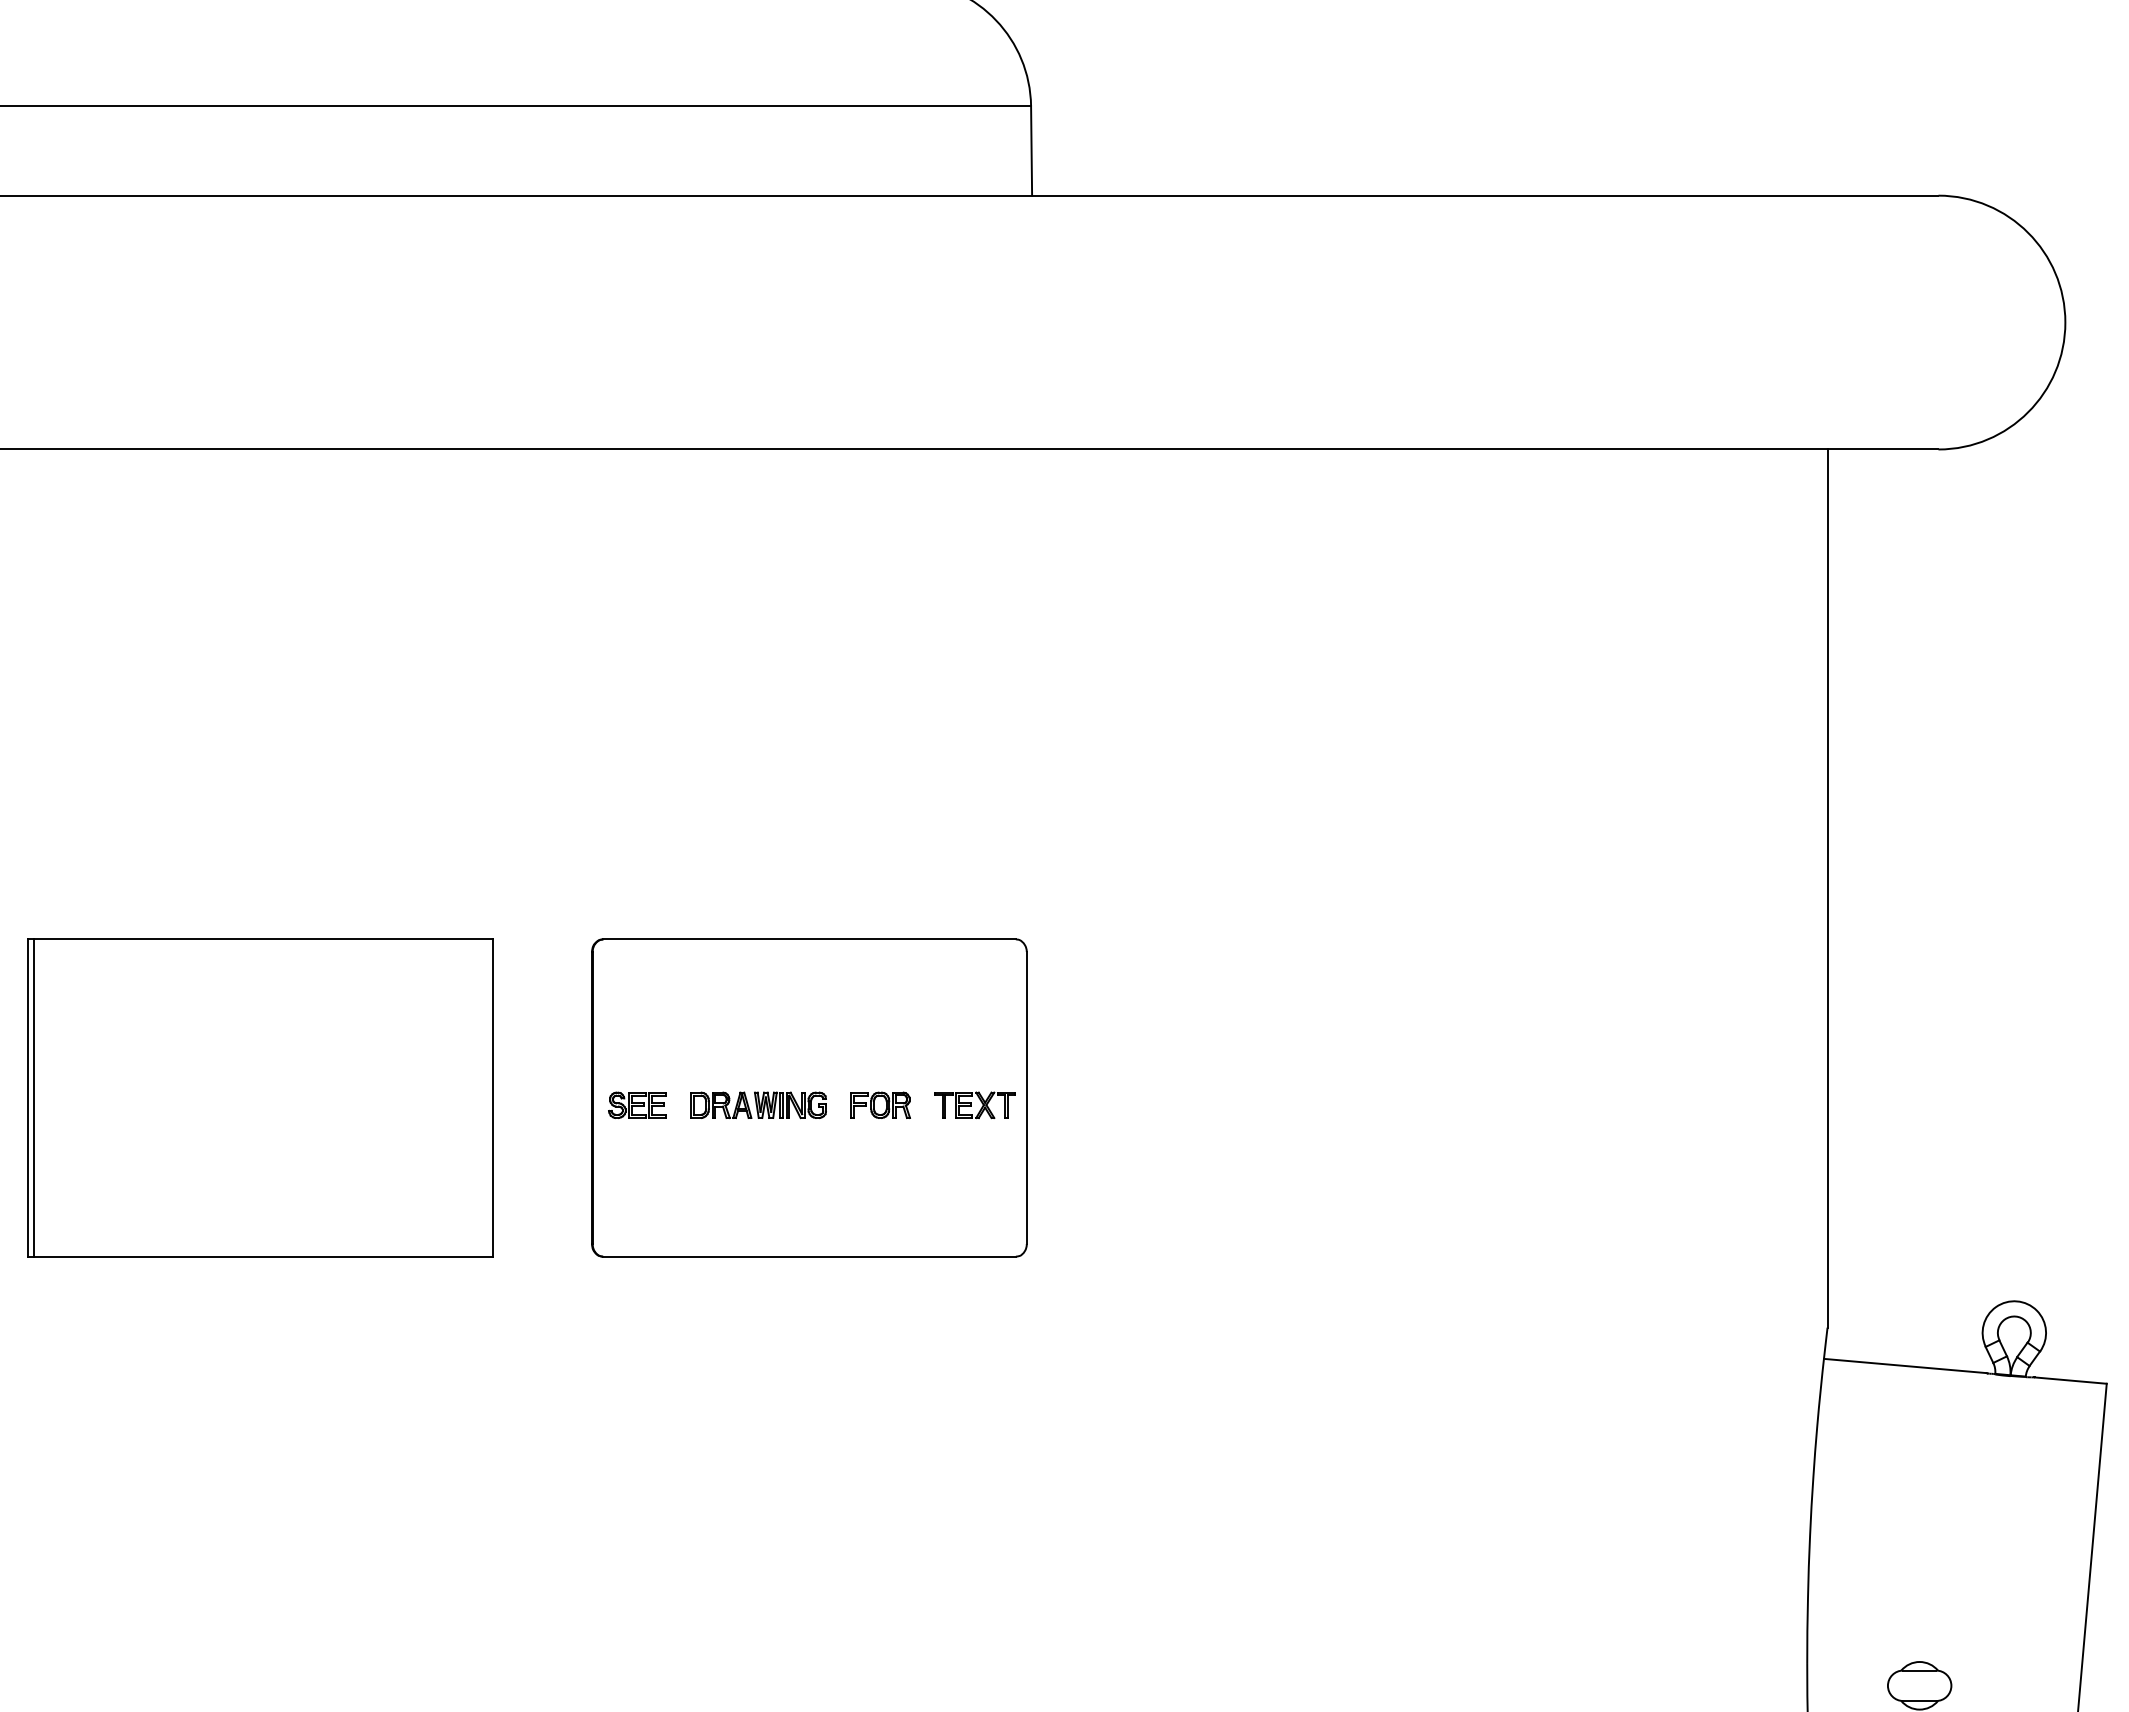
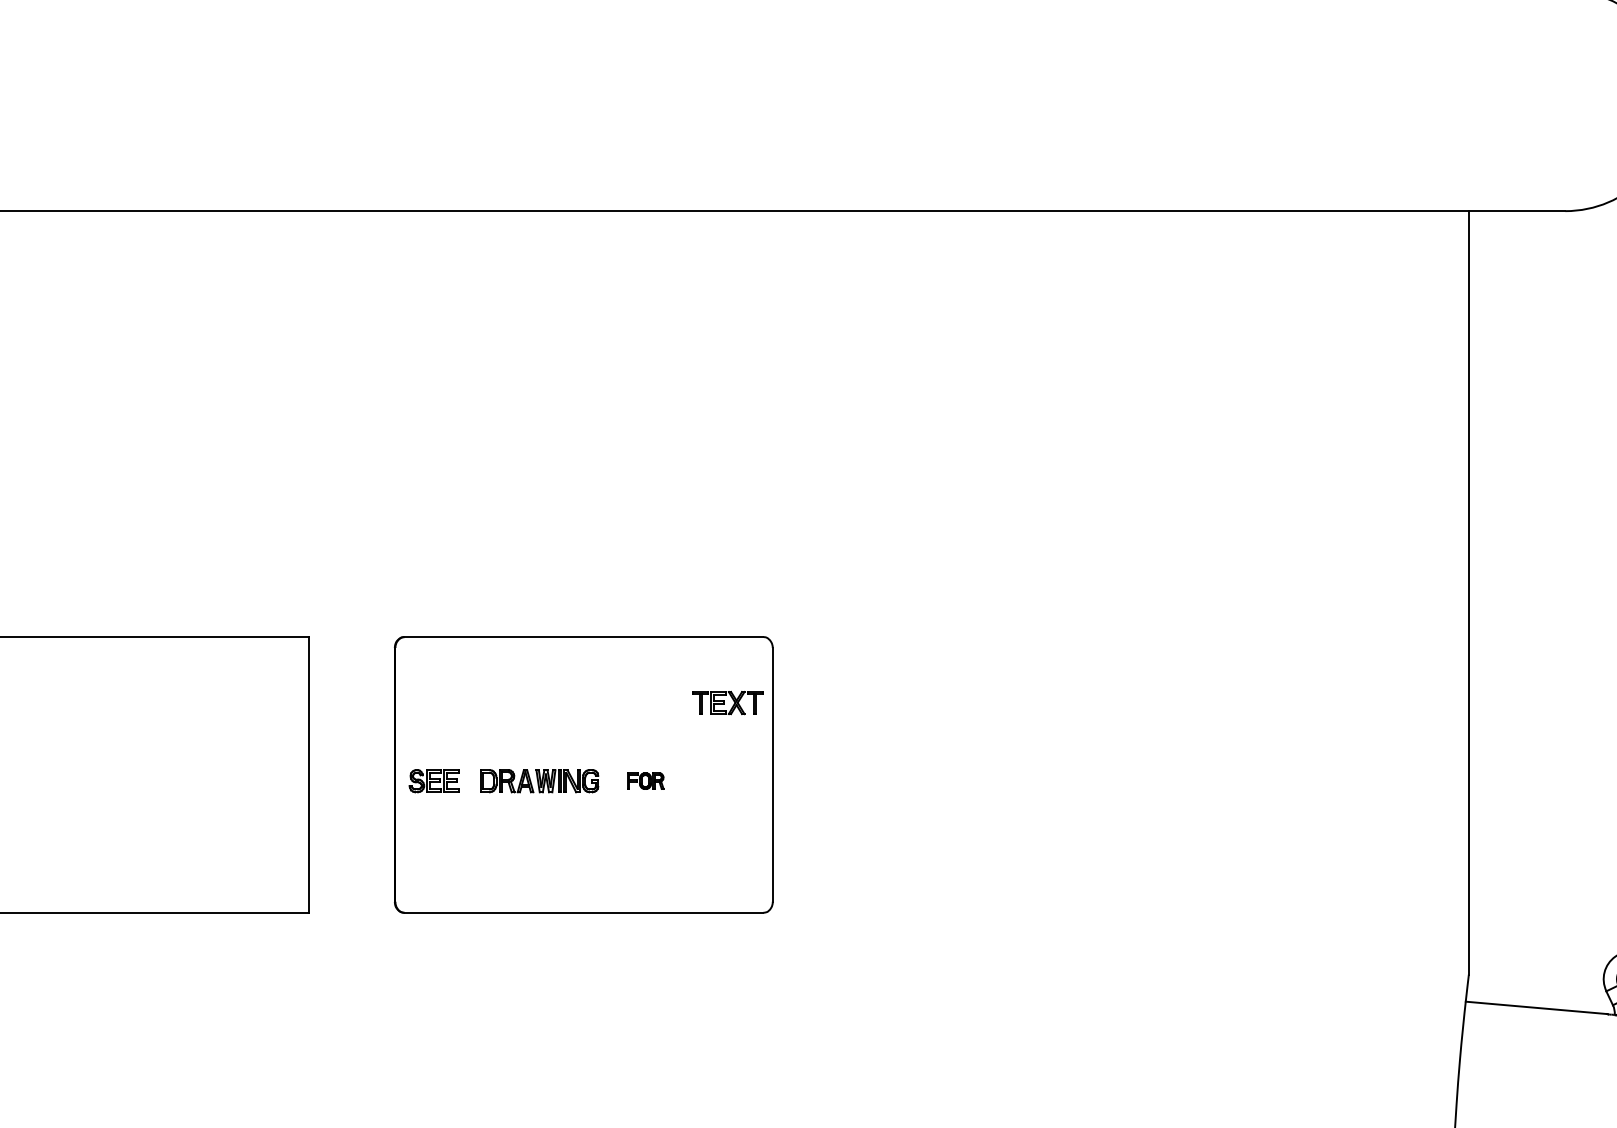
part: (880, 1104) -> (645, 780), size x0.7
part: (974, 1105) -> (727, 703), moved

